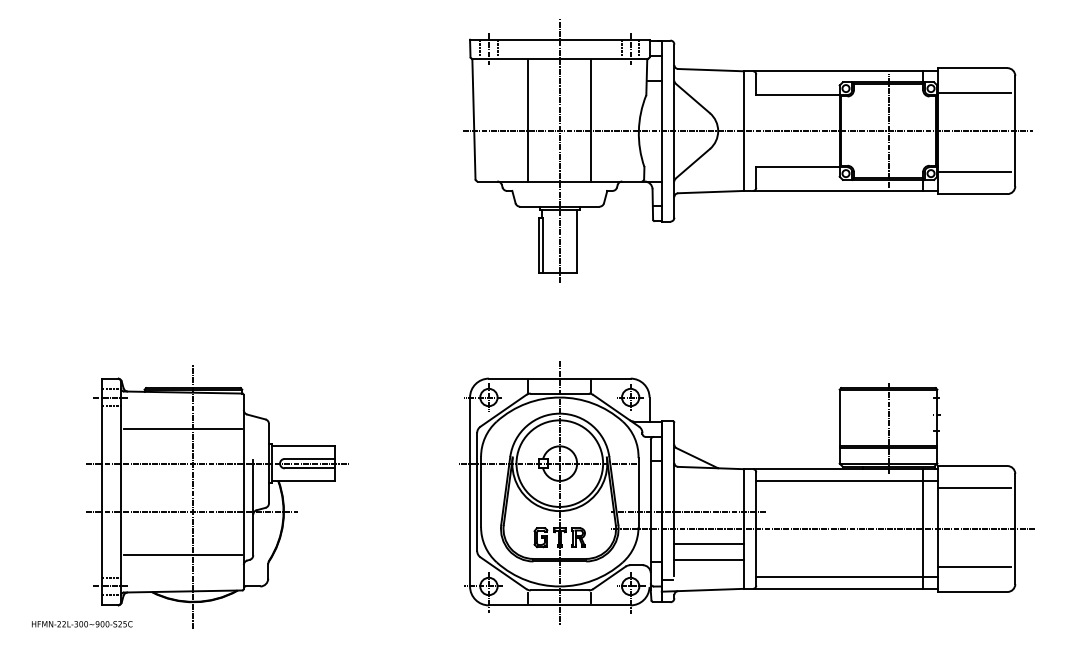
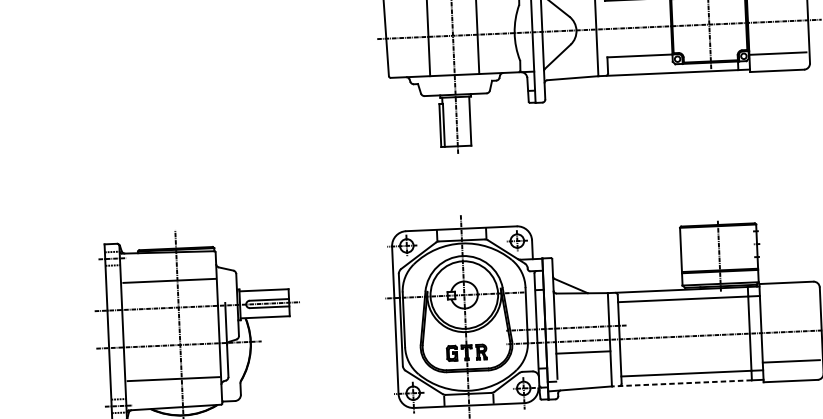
line: (974, 488) -> (788, 300), removed
line: (708, 559) -> (583, 364), removed
line: (833, 588) -> (681, 383), solid -> dashed

